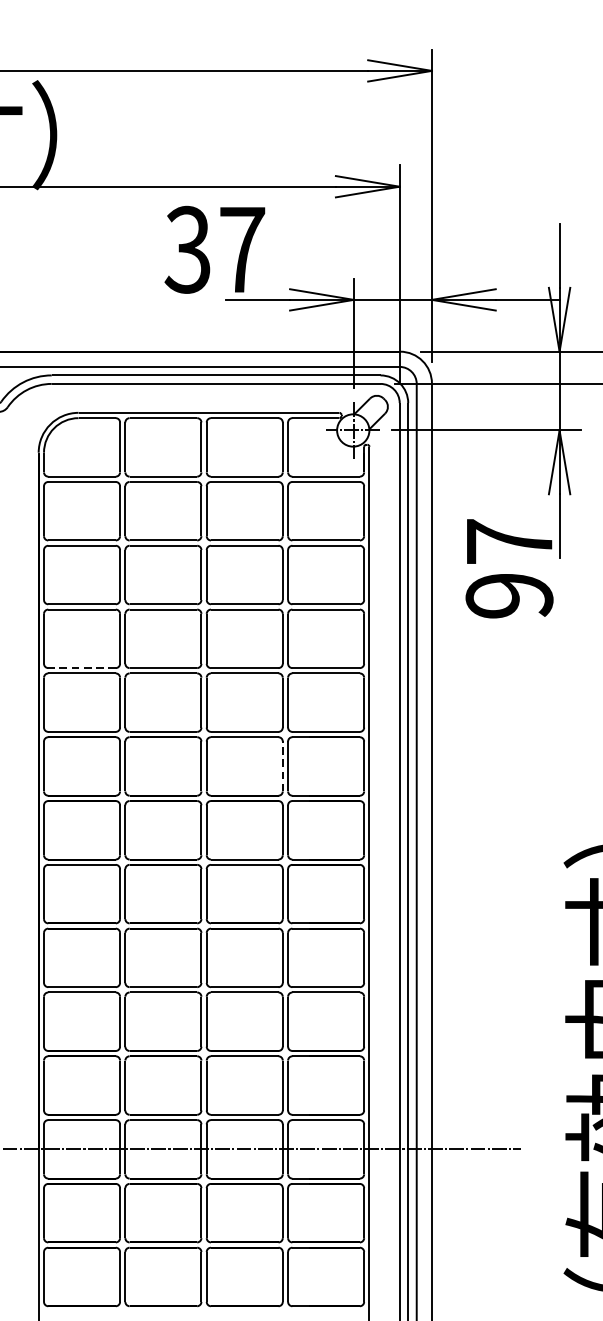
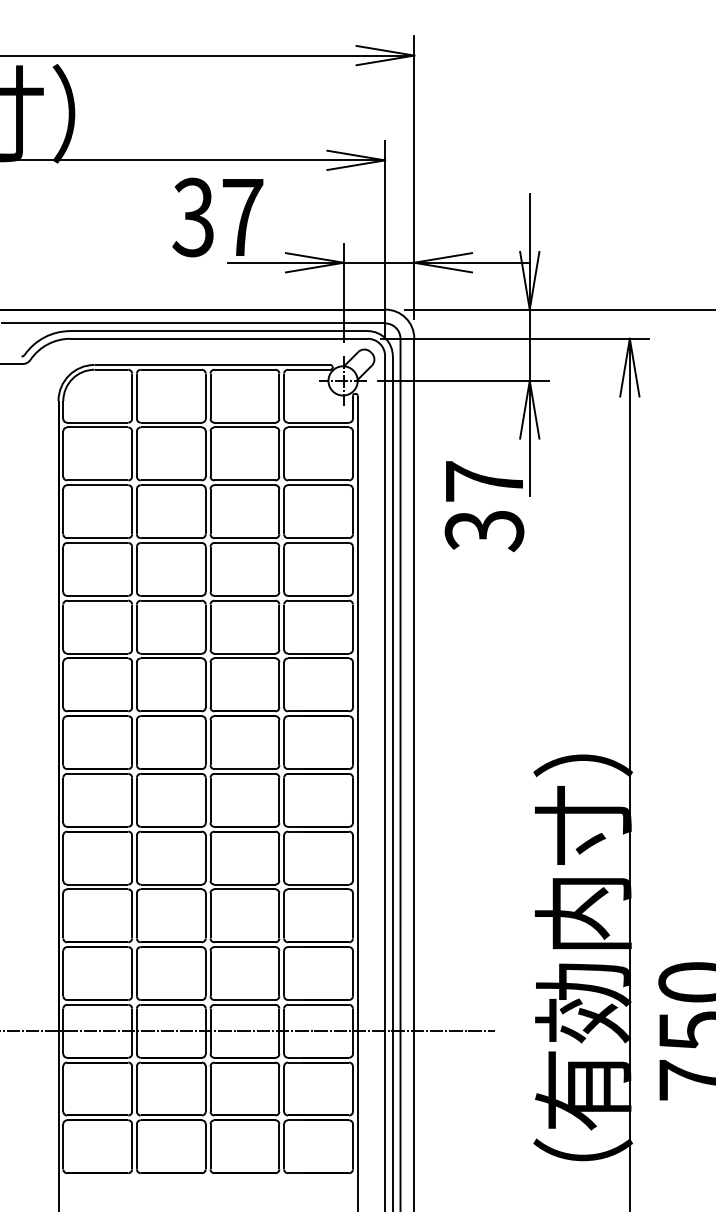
text: (509, 596) -> (484, 531), 97 -> 37
line: (82, 667) -> (98, 595), dashed -> solid
line: (282, 766) -> (279, 684), dashed -> solid

